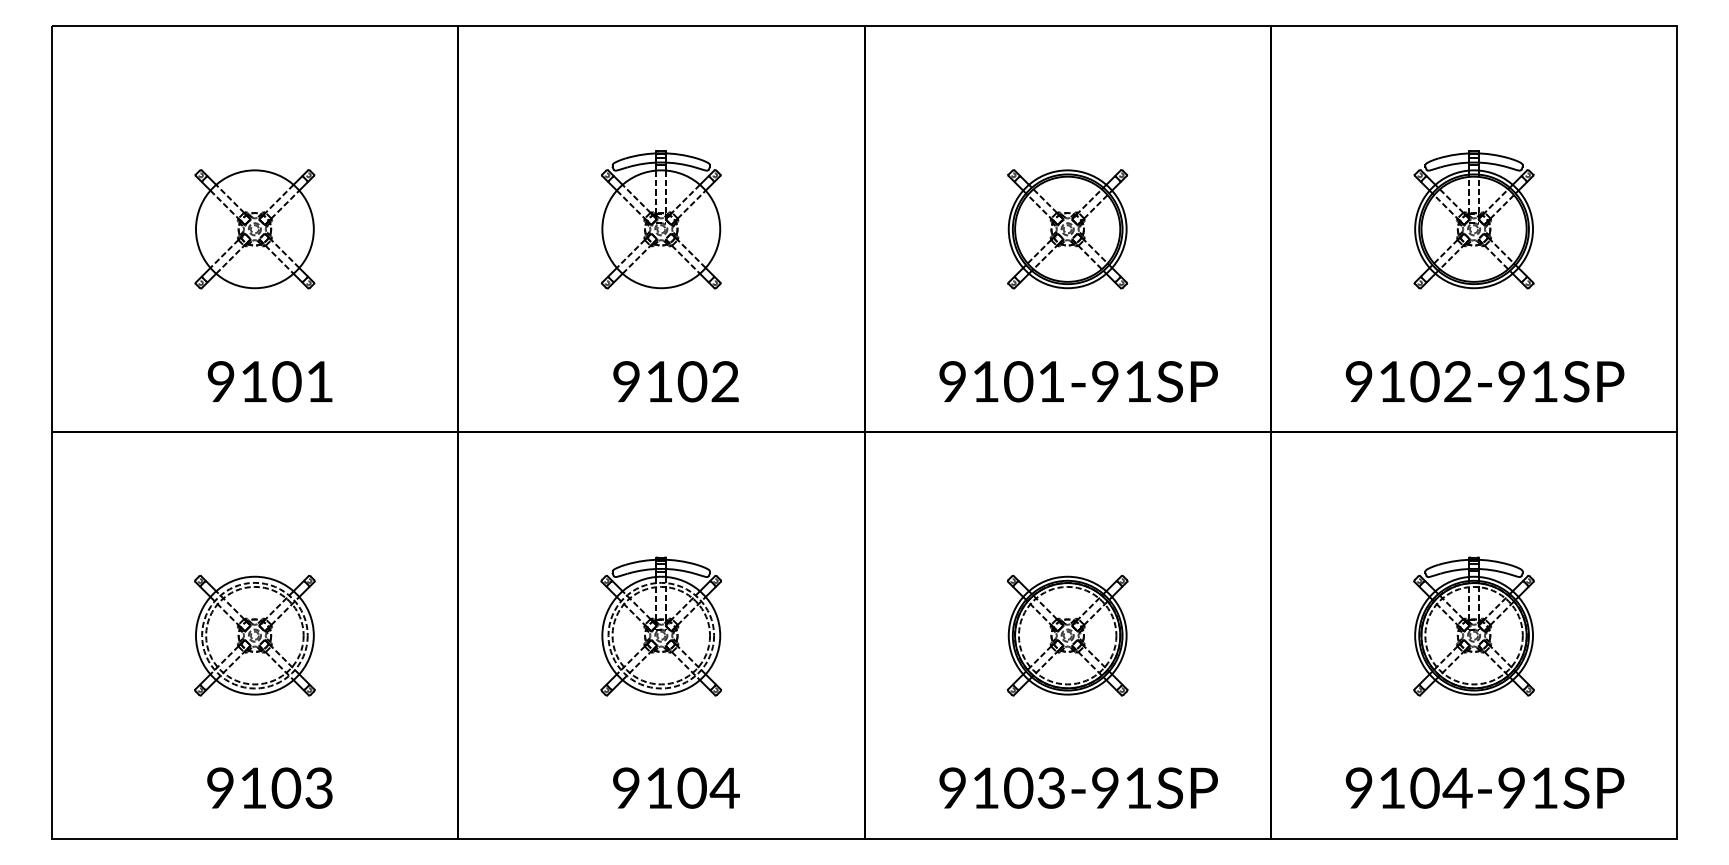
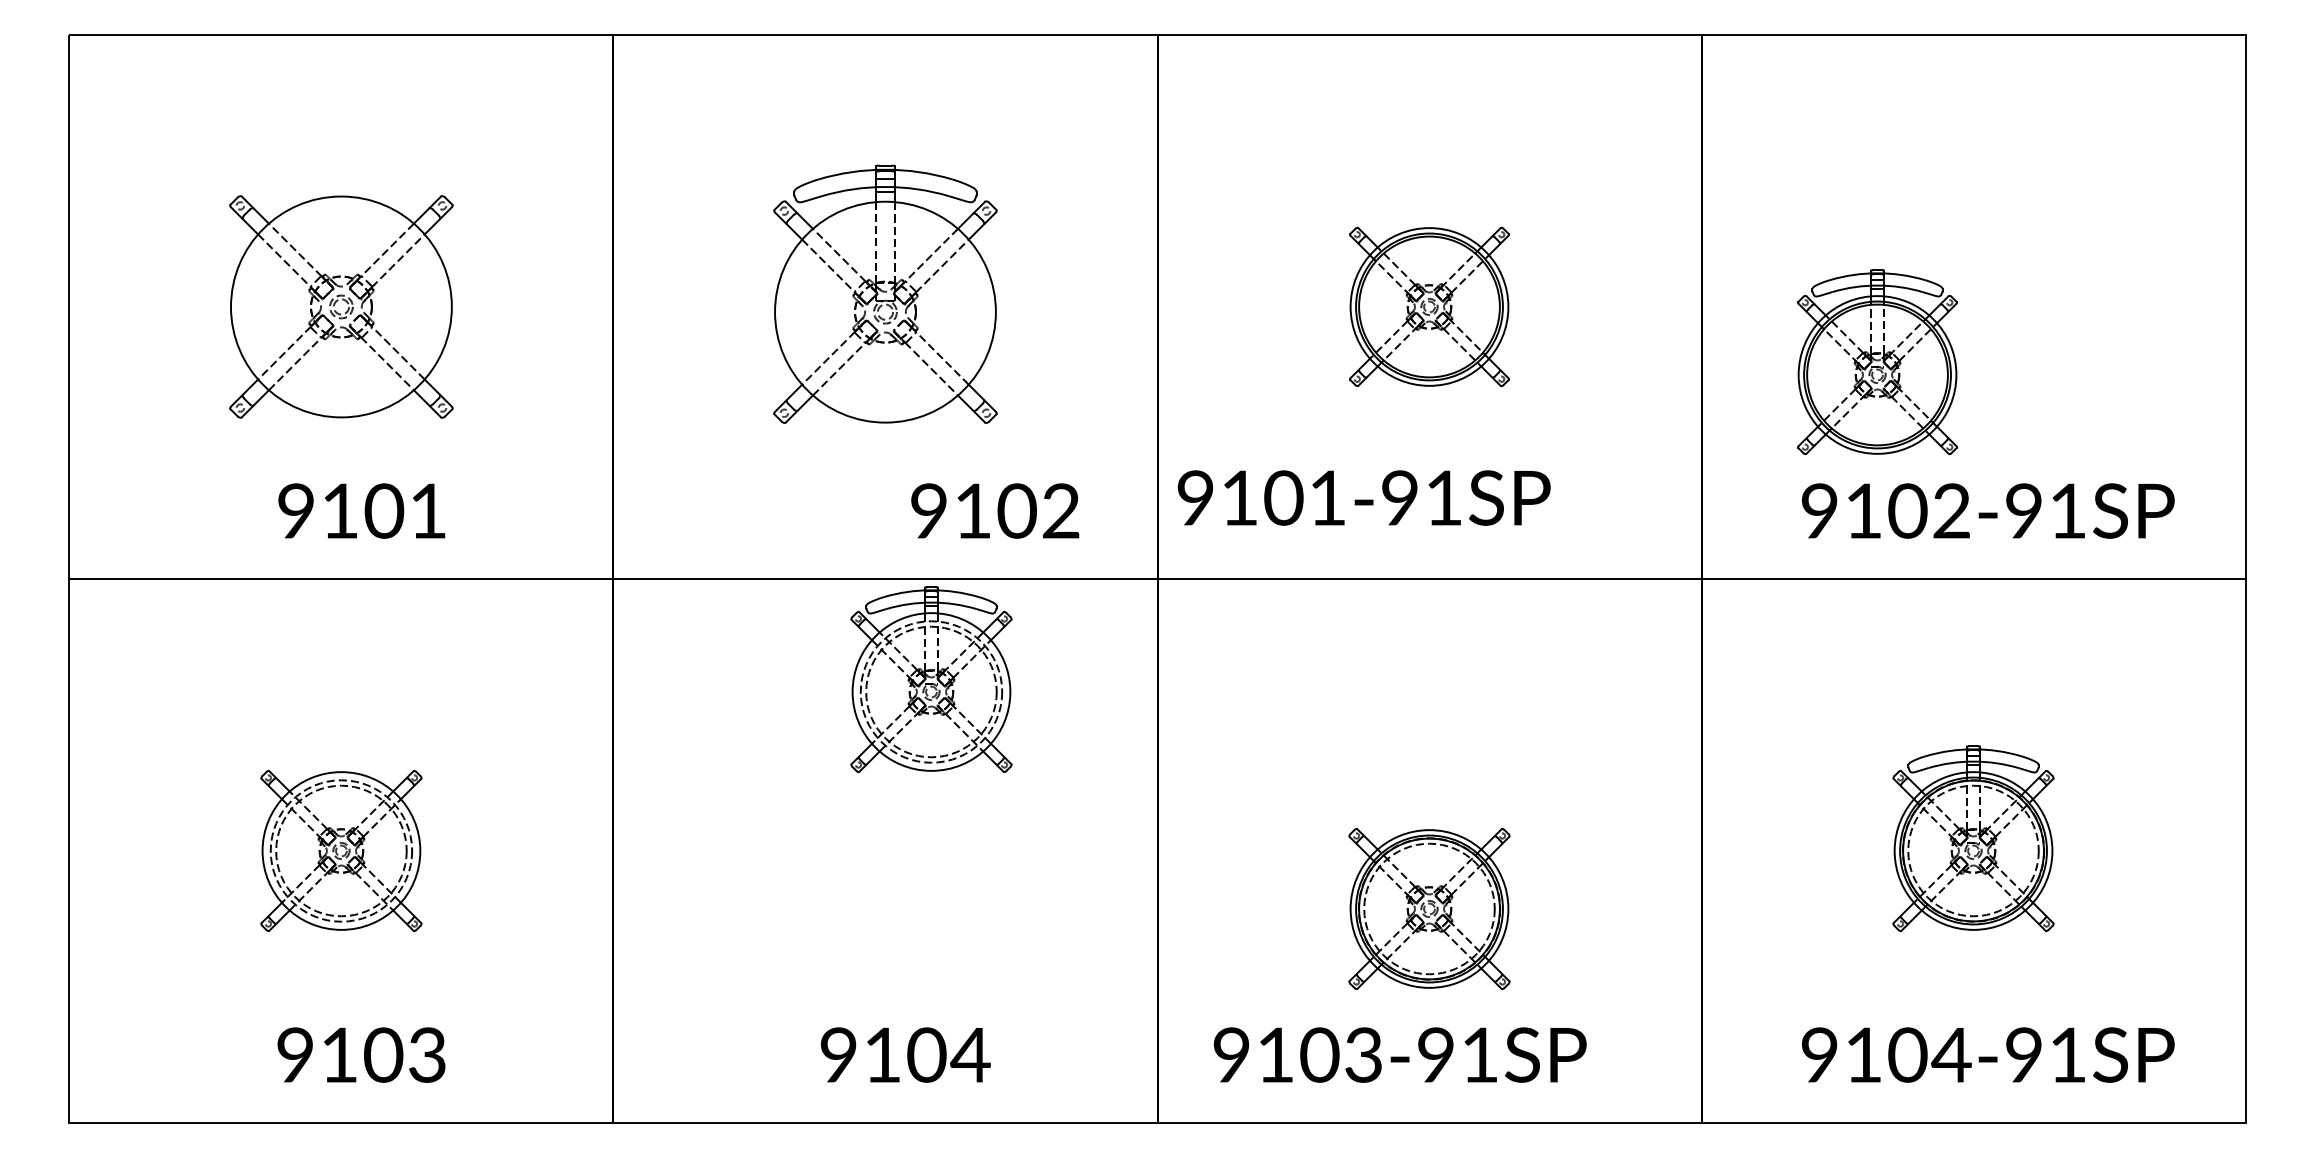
part: (661, 219) -> (885, 293), size x1.4
part: (1474, 219) -> (1877, 361), moved
part: (254, 228) -> (341, 306), size x1.4
text: (676, 381) -> (995, 510), moved
text: (1078, 381) -> (1363, 497), moved
part: (661, 626) -> (931, 679), moved
part: (1067, 635) -> (1429, 908), moved
text: (1078, 787) -> (1399, 1054), moved

